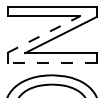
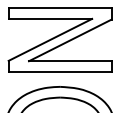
line: (44, 34) -> (51, 39), dashed -> solid
line: (52, 62) -> (60, 72), dashed -> solid

